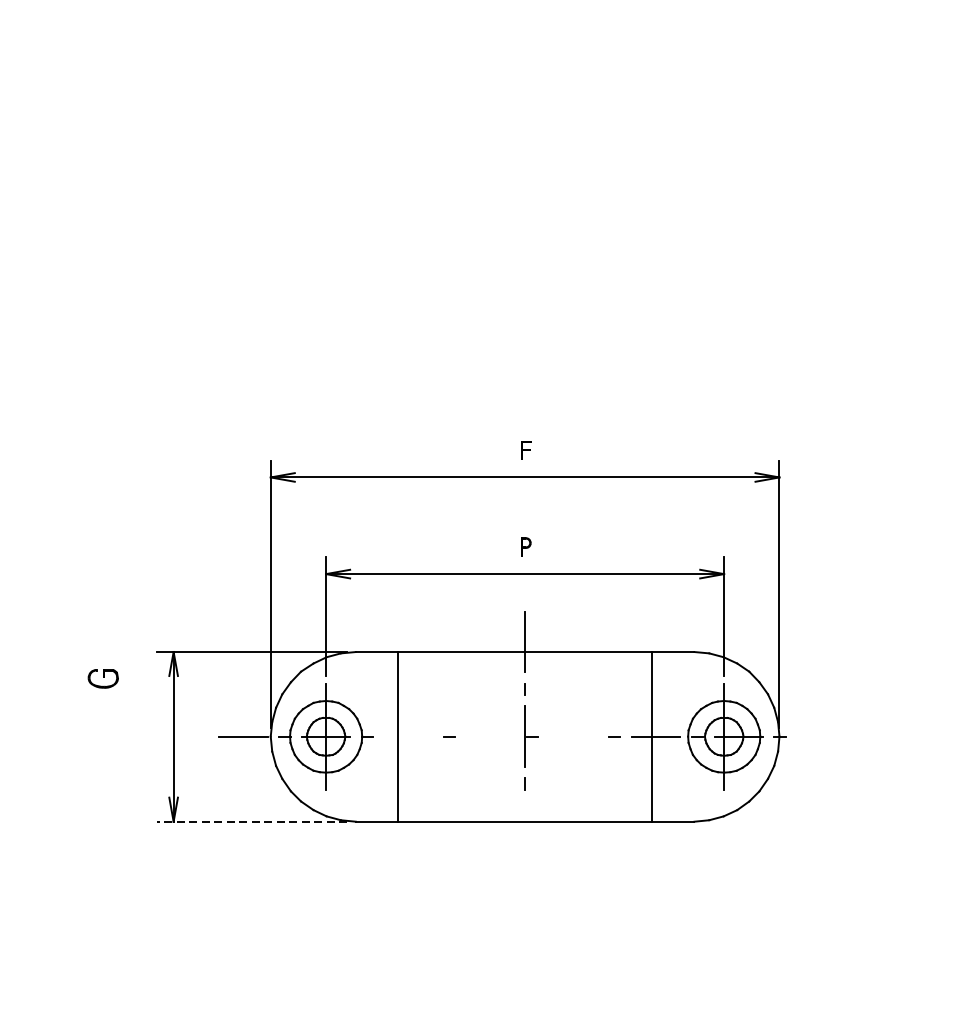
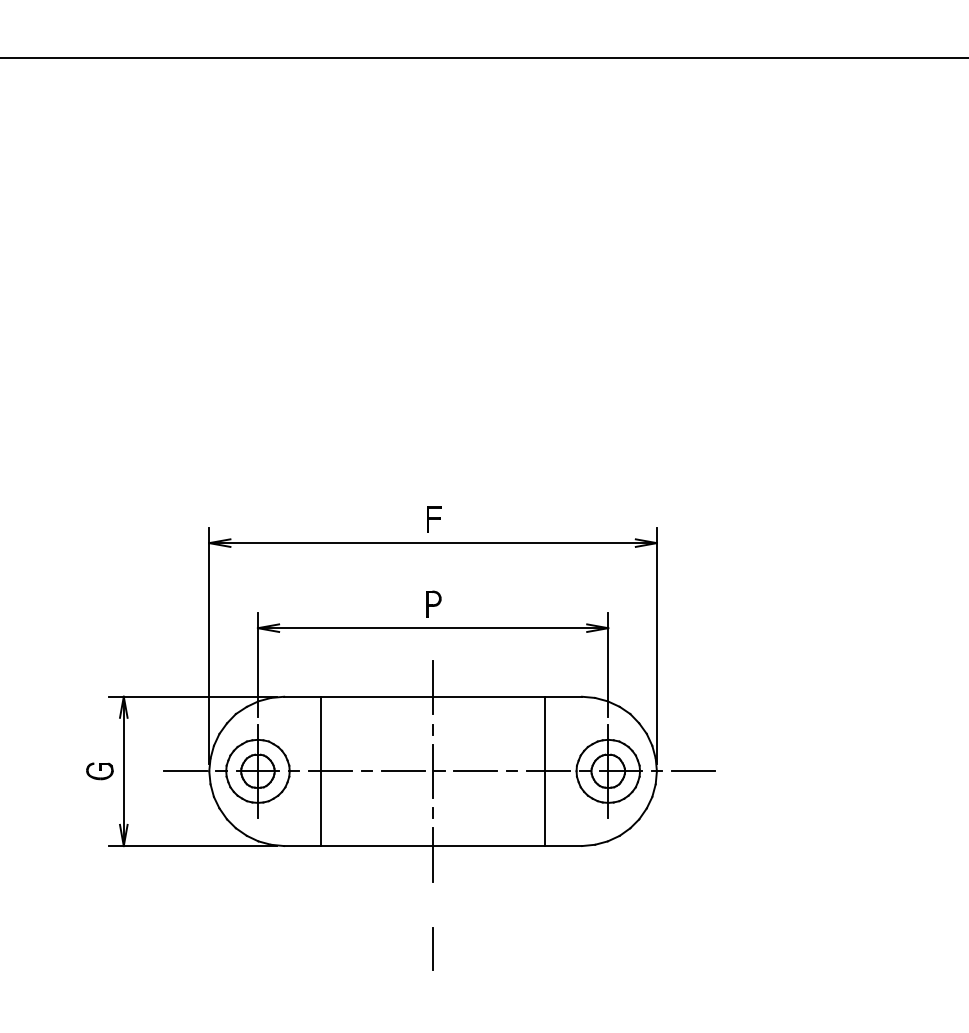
part: (526, 450) -> (434, 519), size x1.67
part: (525, 546) -> (433, 603), size x1.67
part: (102, 679) -> (99, 771), moved
line: (408, 736) -> (330, 771), added
line: (490, 736) -> (402, 771), added
line: (573, 736) -> (475, 771), added
line: (821, 736) -> (693, 771), added
line: (251, 822) -> (192, 846), dashed -> solid
line: (525, 831) -> (433, 854), added
line: (525, 938) -> (433, 948), added

